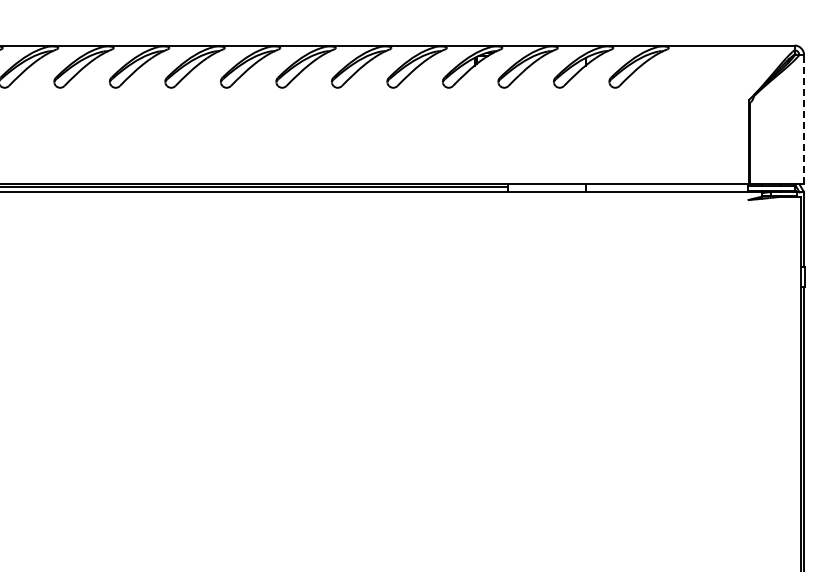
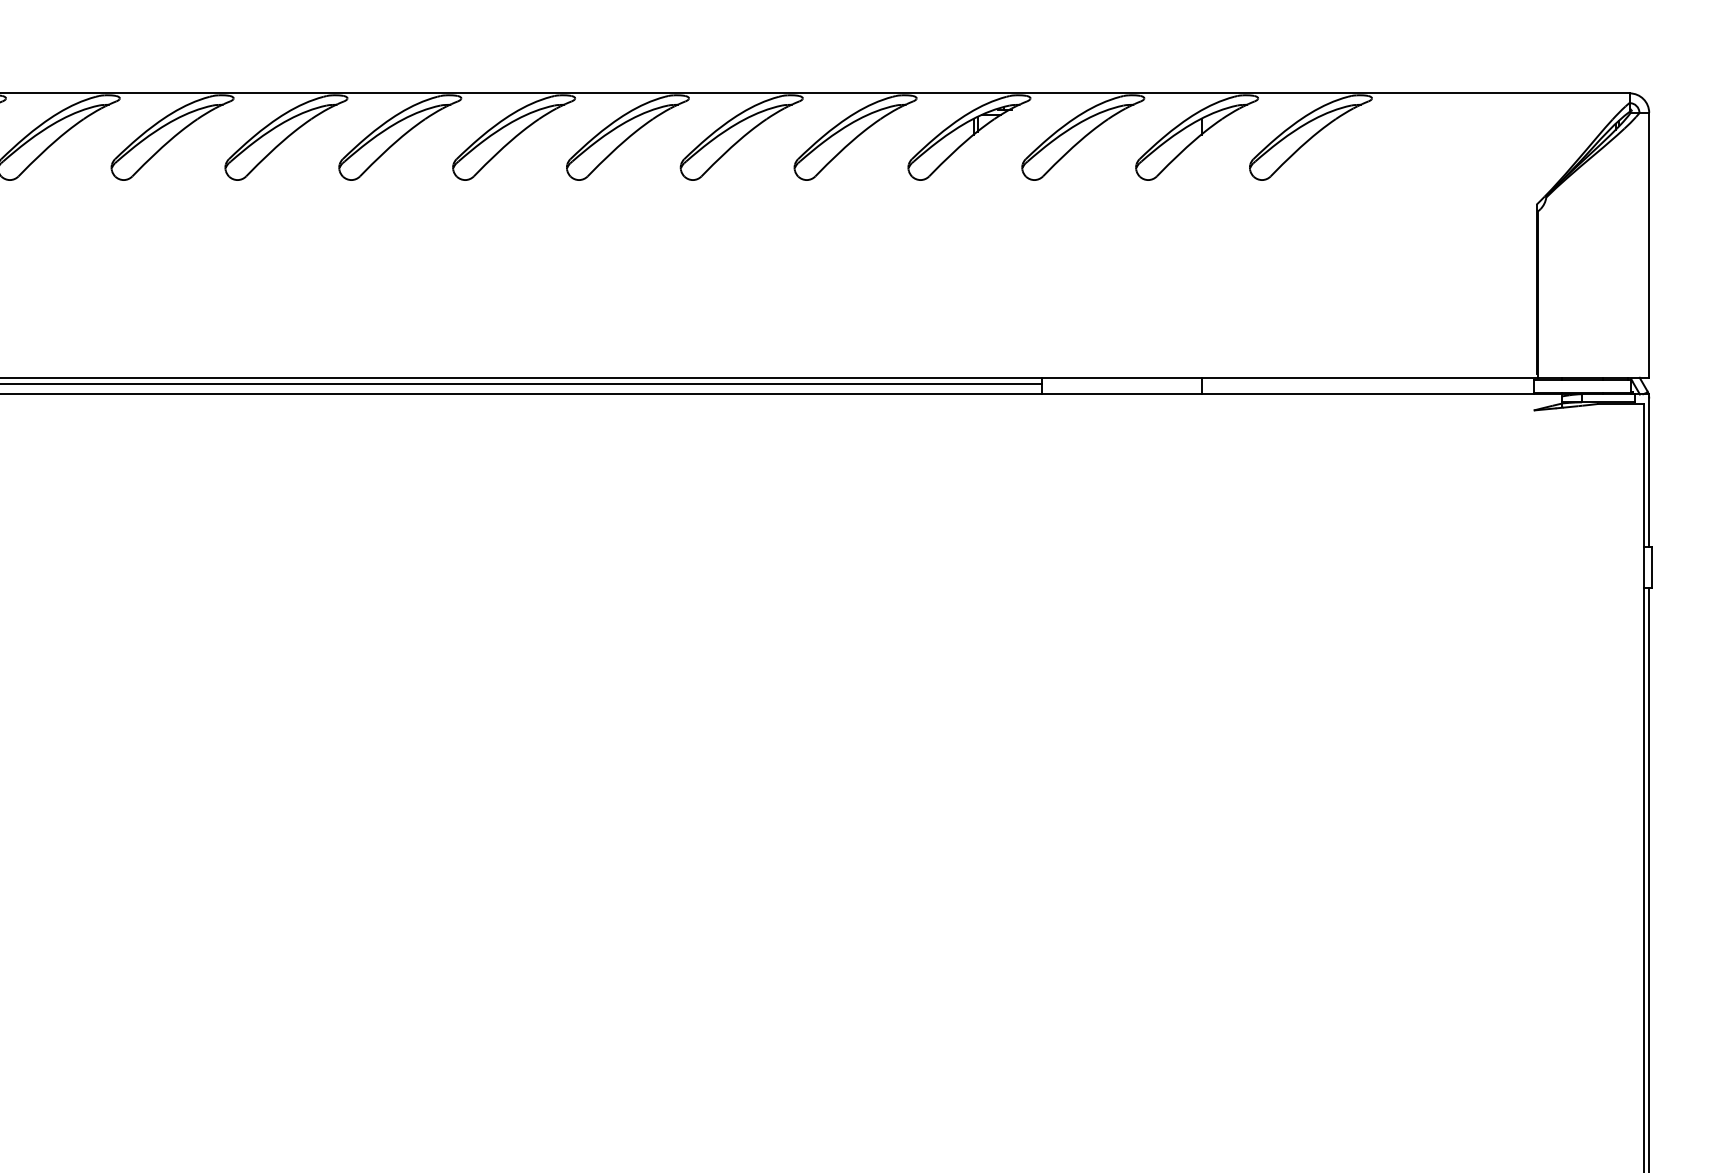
line: (804, 119) -> (1650, 245), dashed -> solid

